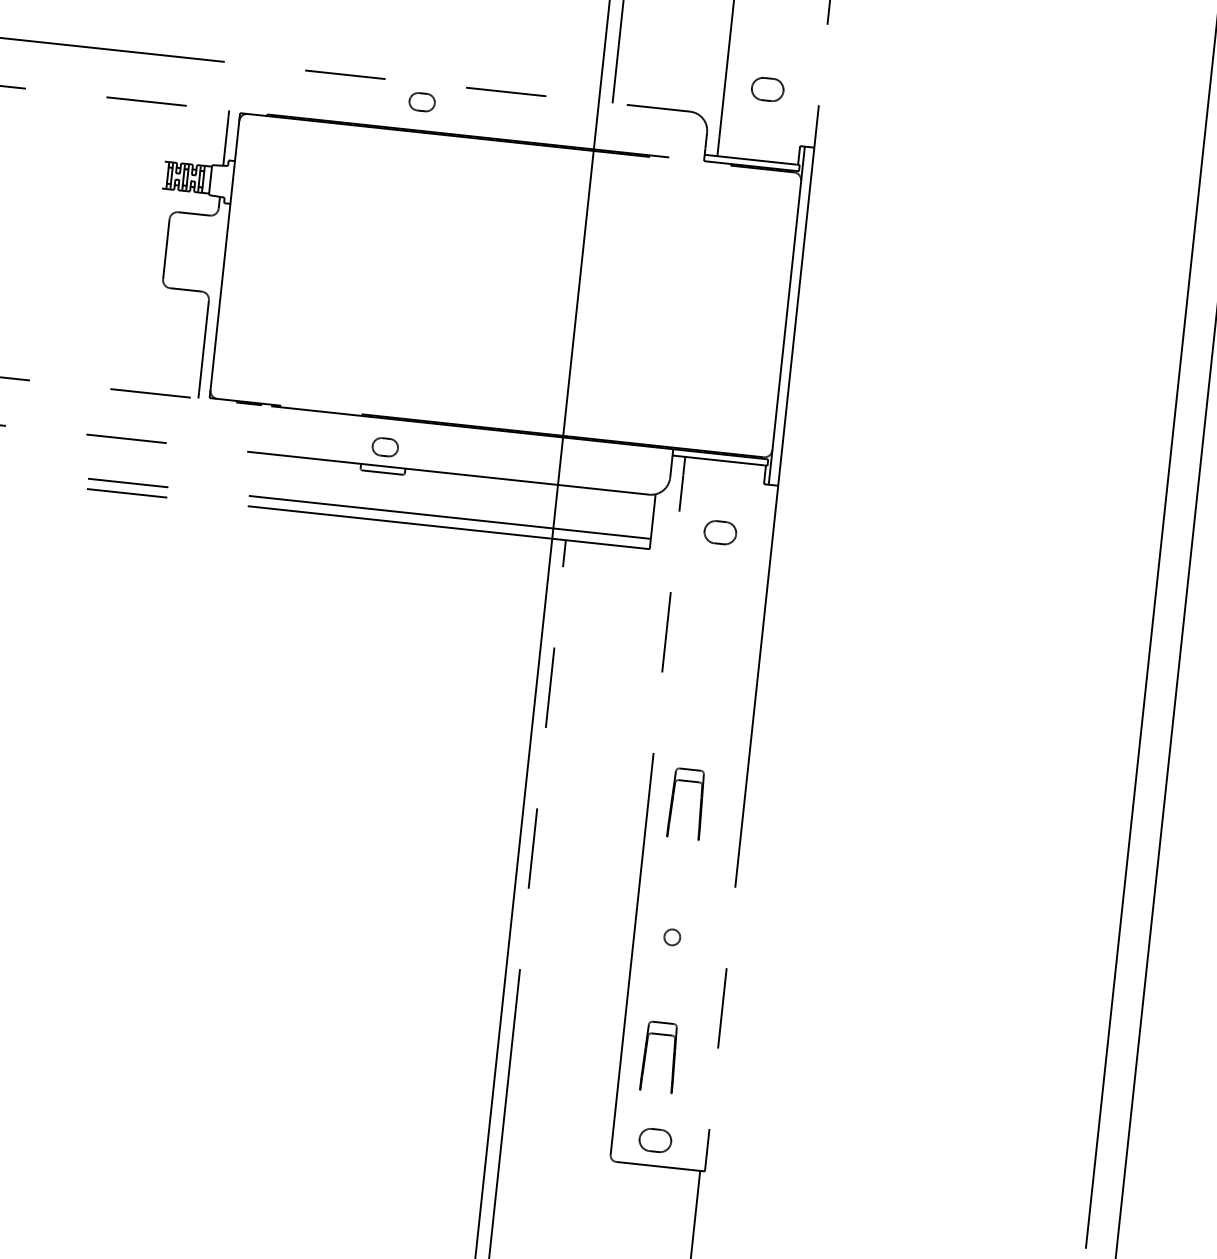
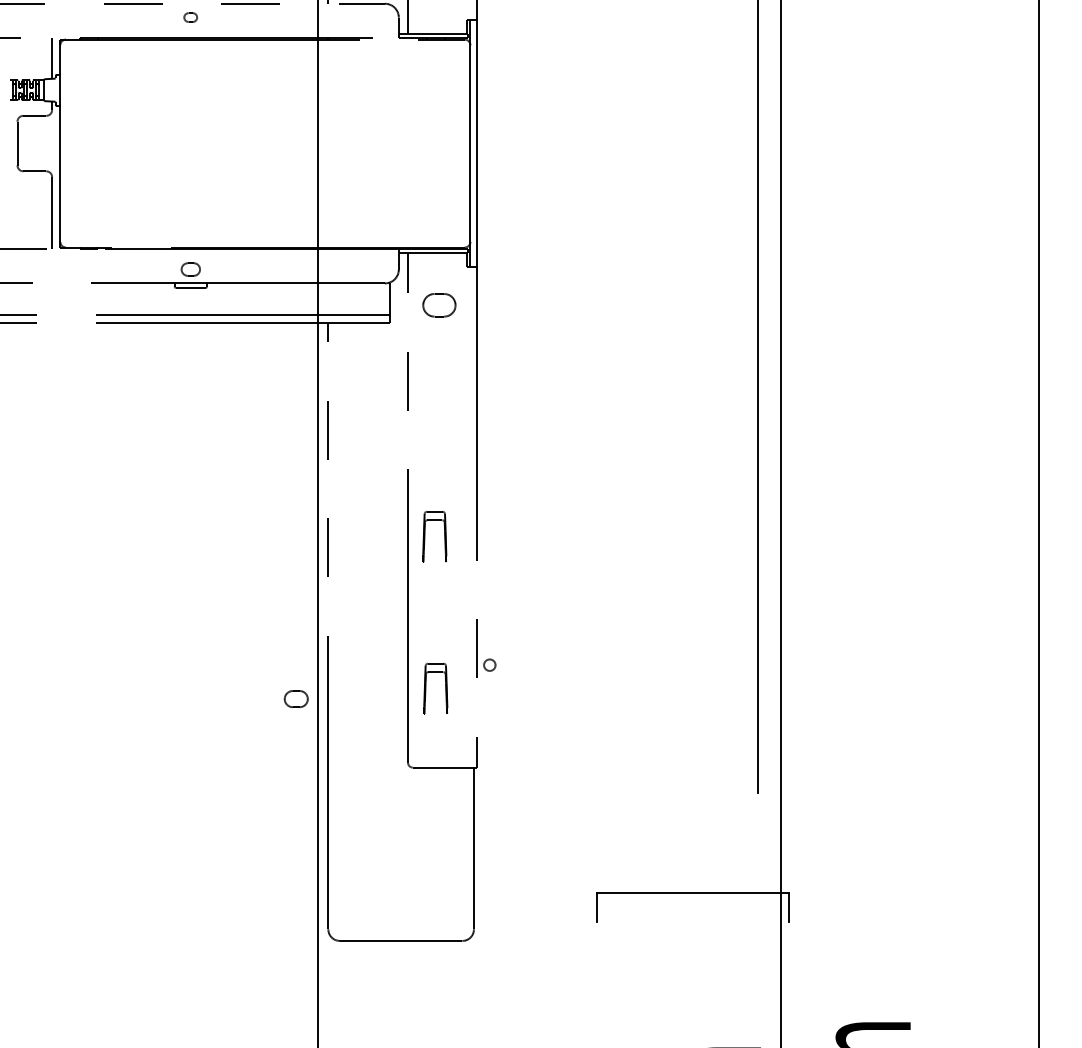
part: (421, 101) -> (190, 17), size x0.7
part: (719, 532) -> (438, 305), size x1.4
part: (673, 802) -> (425, 536), moved
circle: (671, 936) -> (489, 664), moved
part: (654, 1139) -> (295, 698), moved

